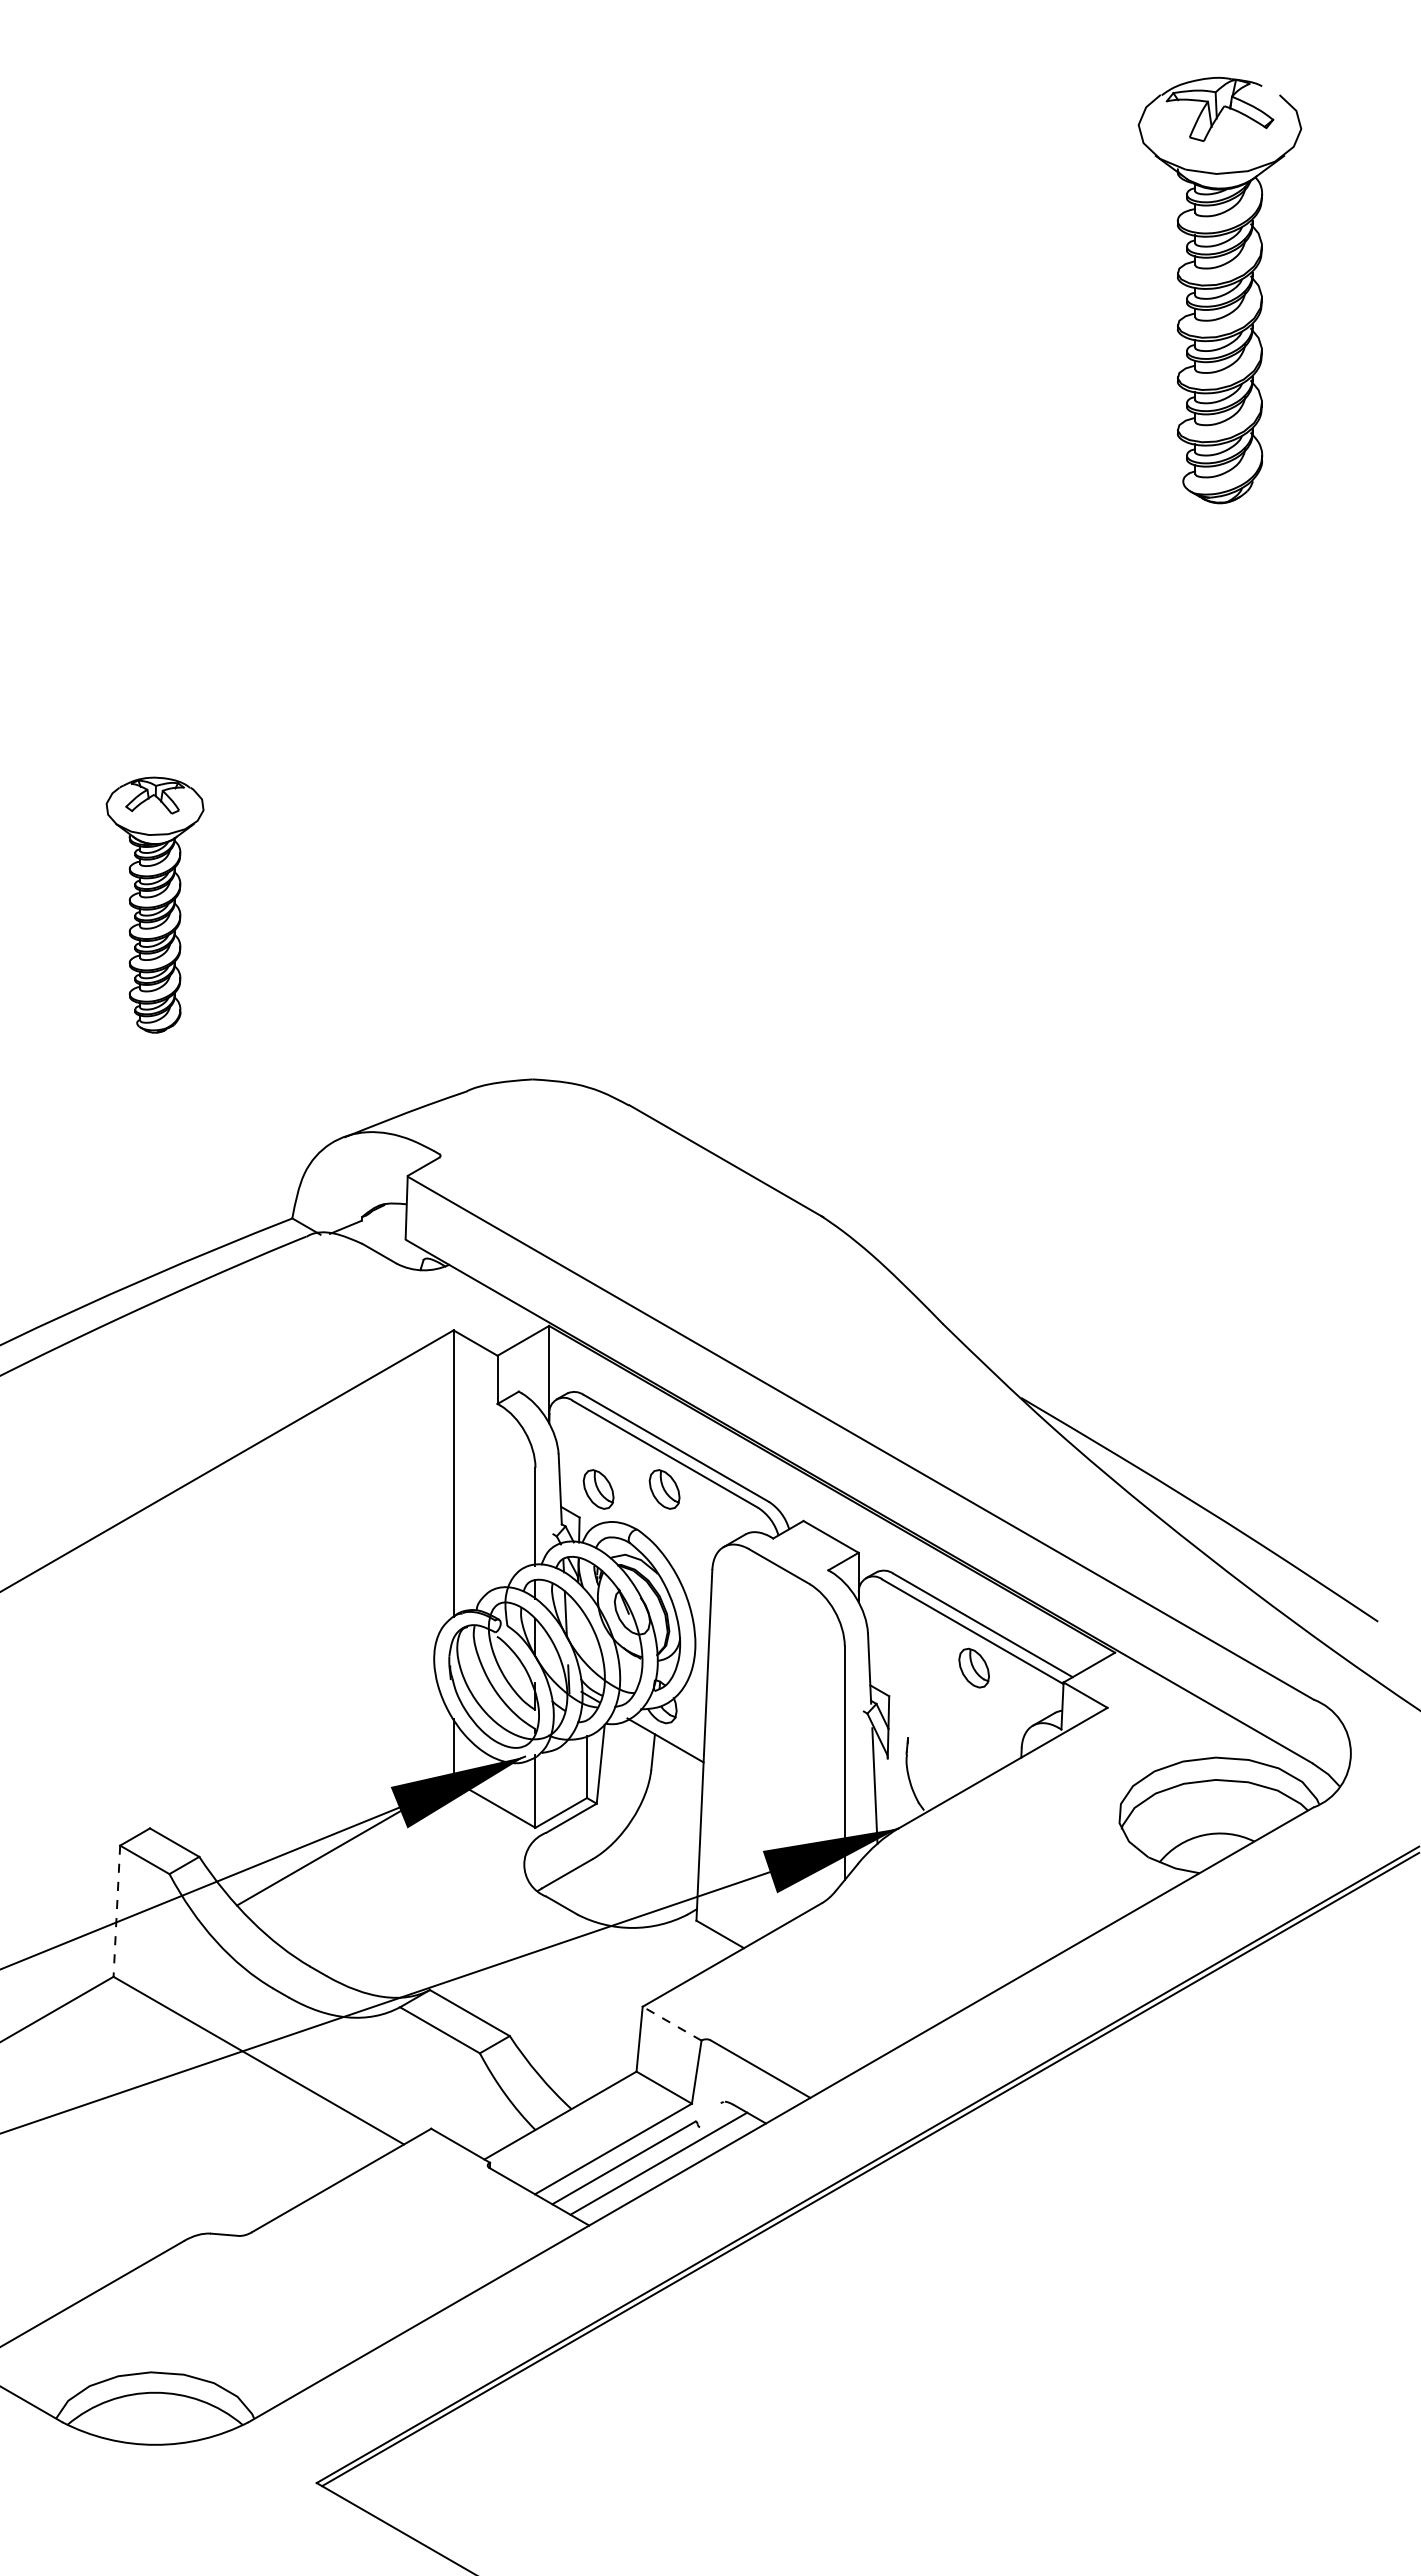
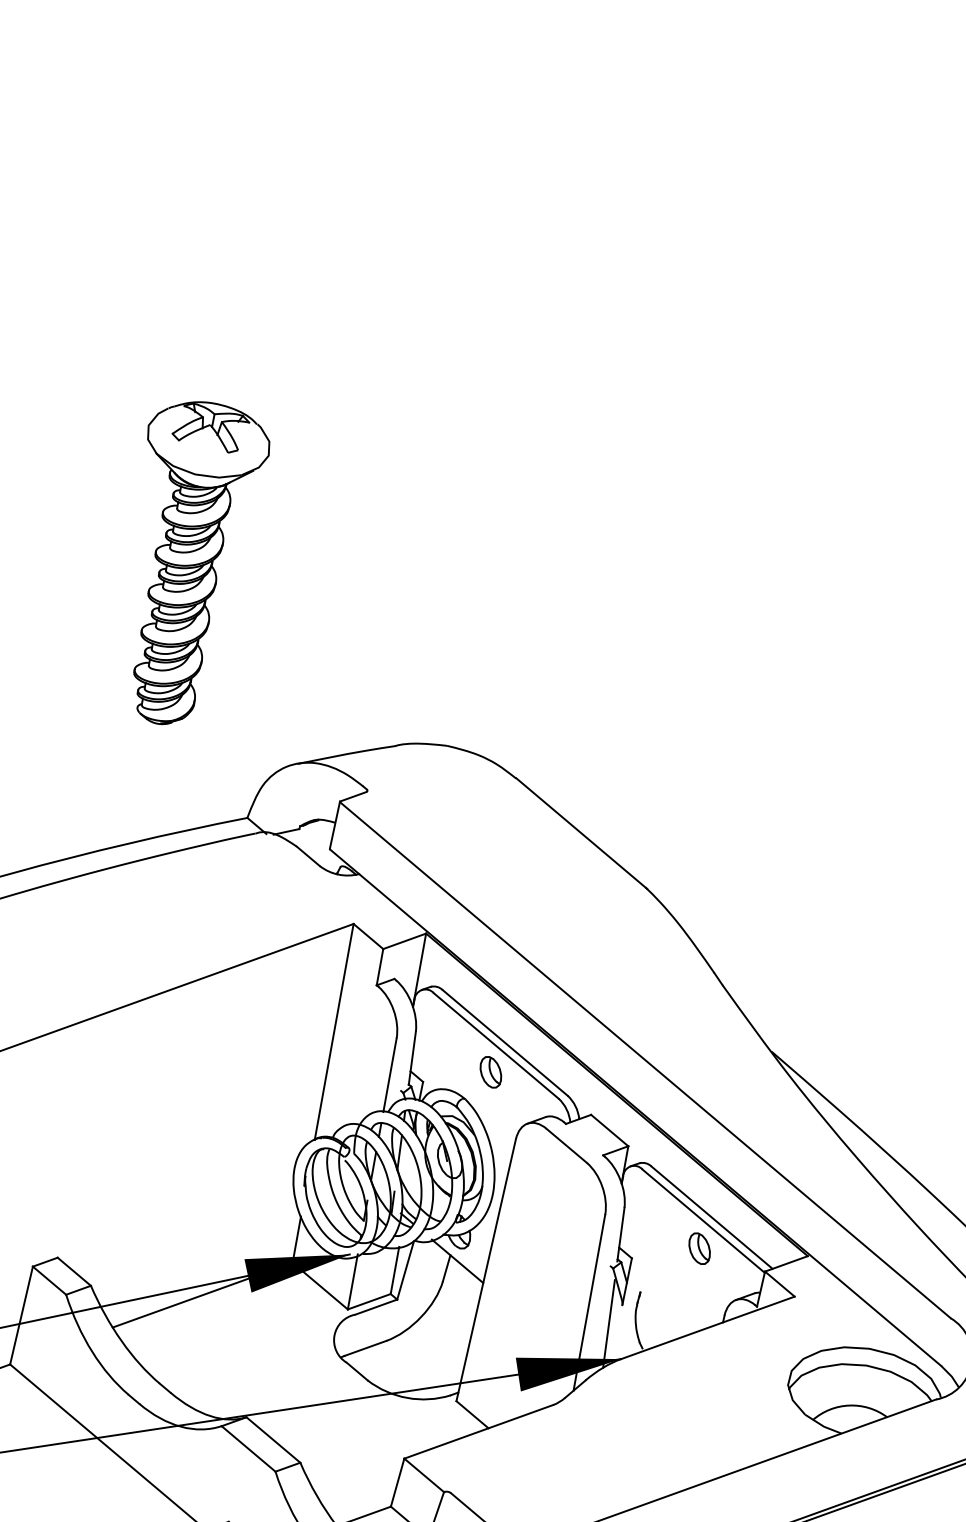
part: (154, 904) -> (186, 562), size x1.67
part: (598, 1489) -> (441, 1063), removed
line: (116, 1911) -> (21, 1315), dashed -> solid
line: (672, 2023) -> (424, 1475), dashed -> solid

